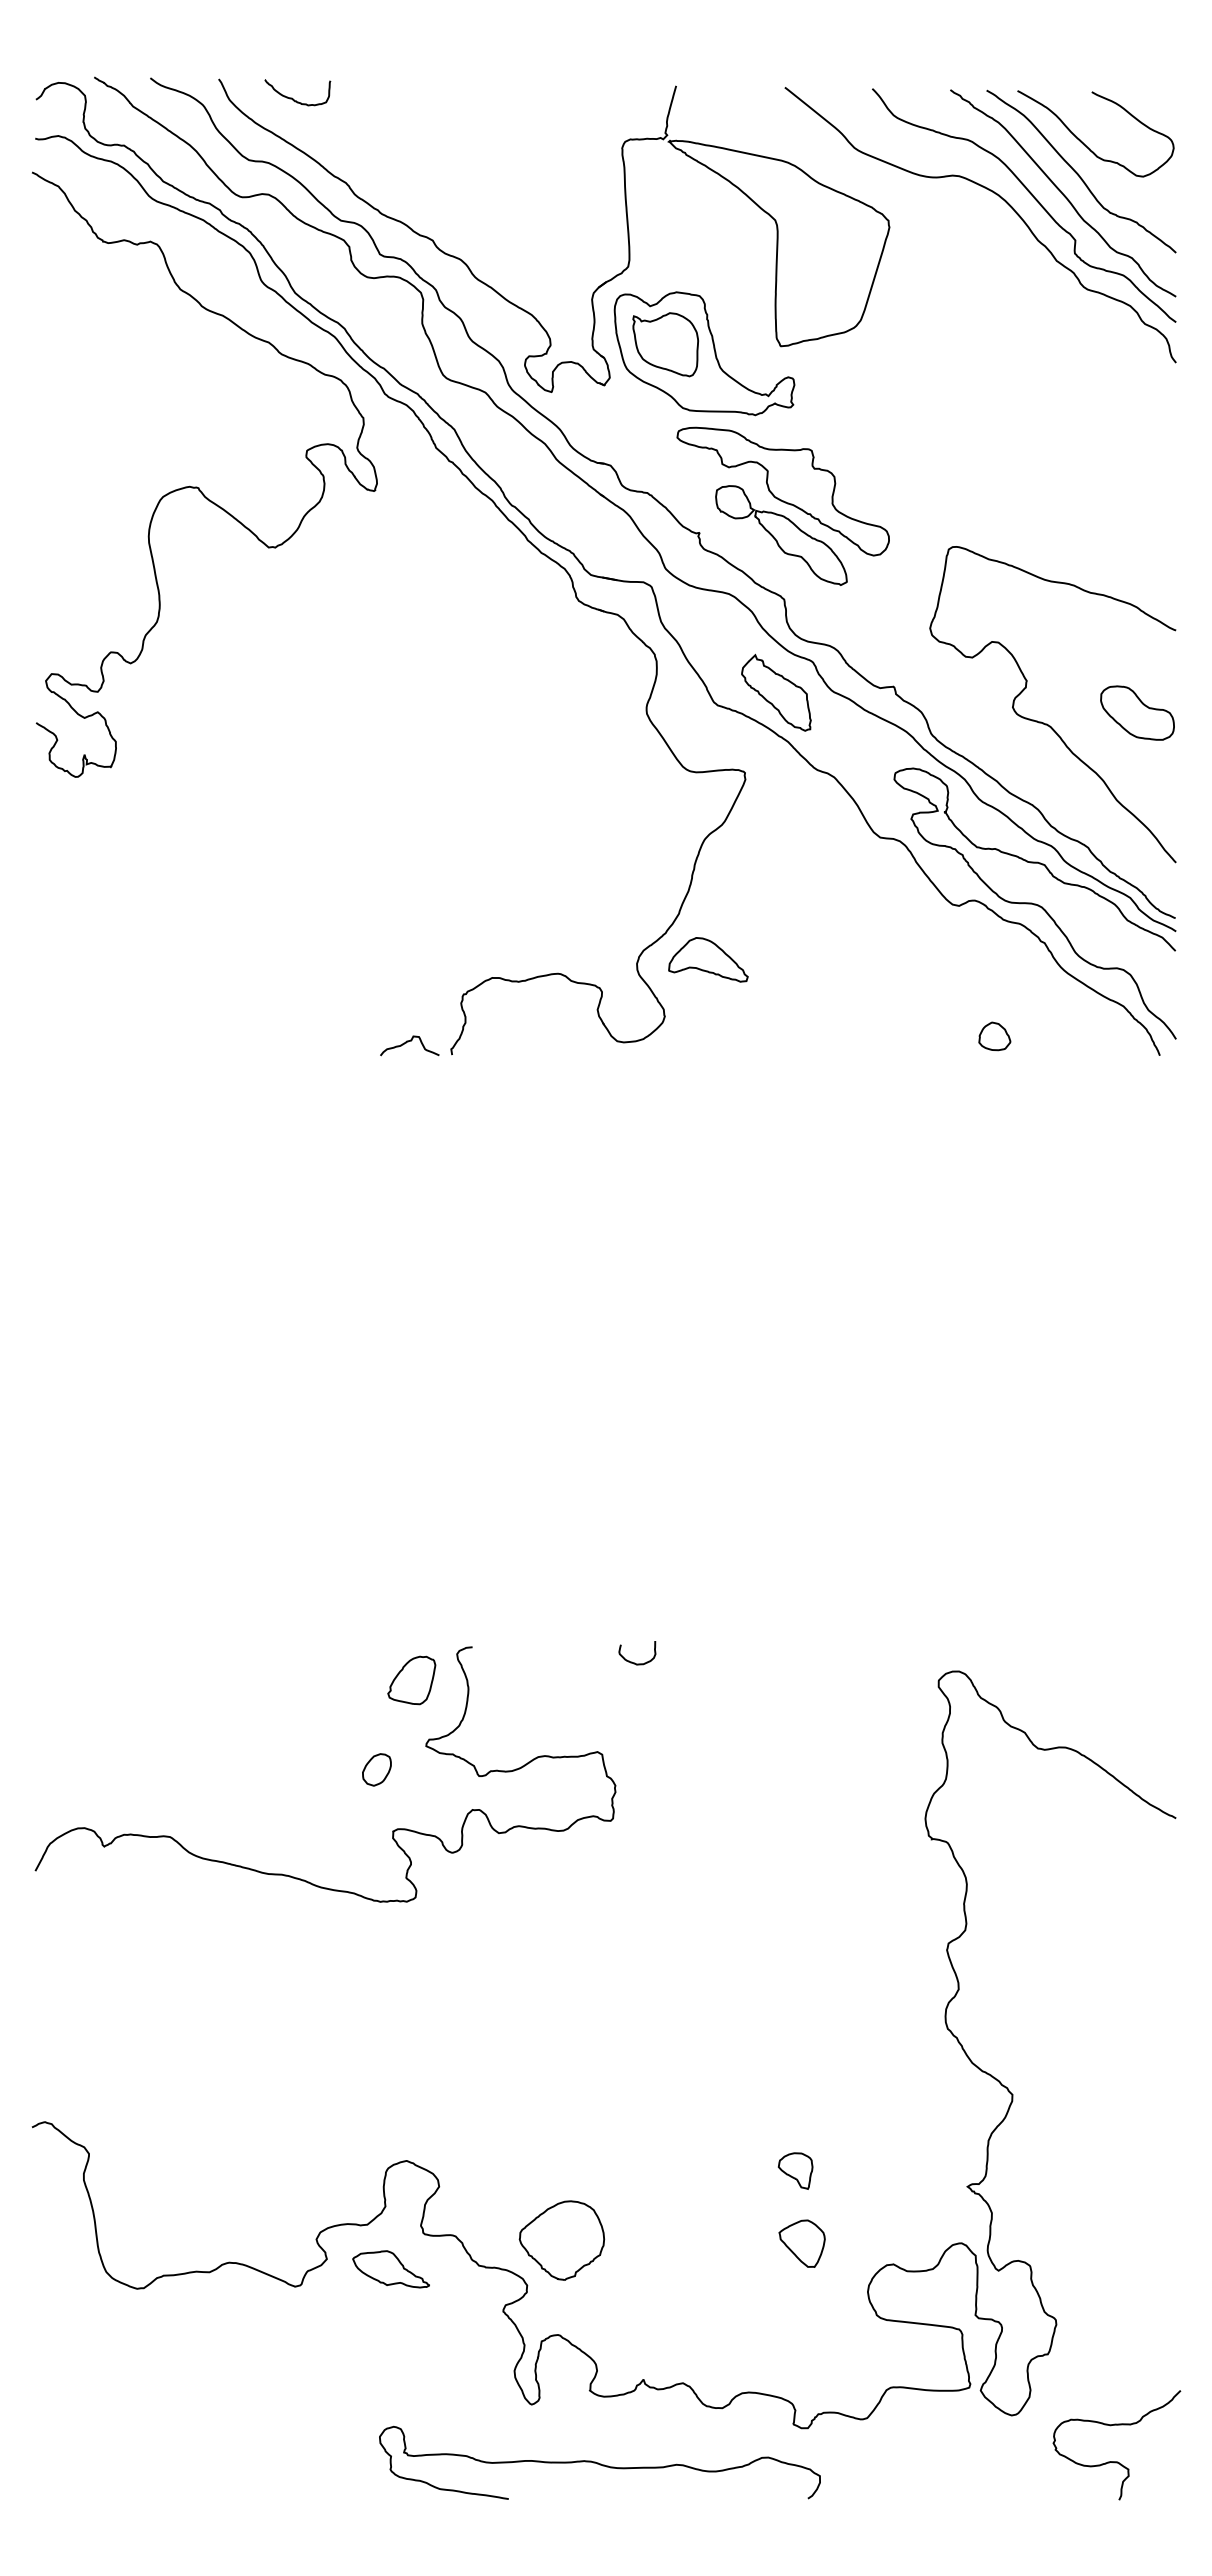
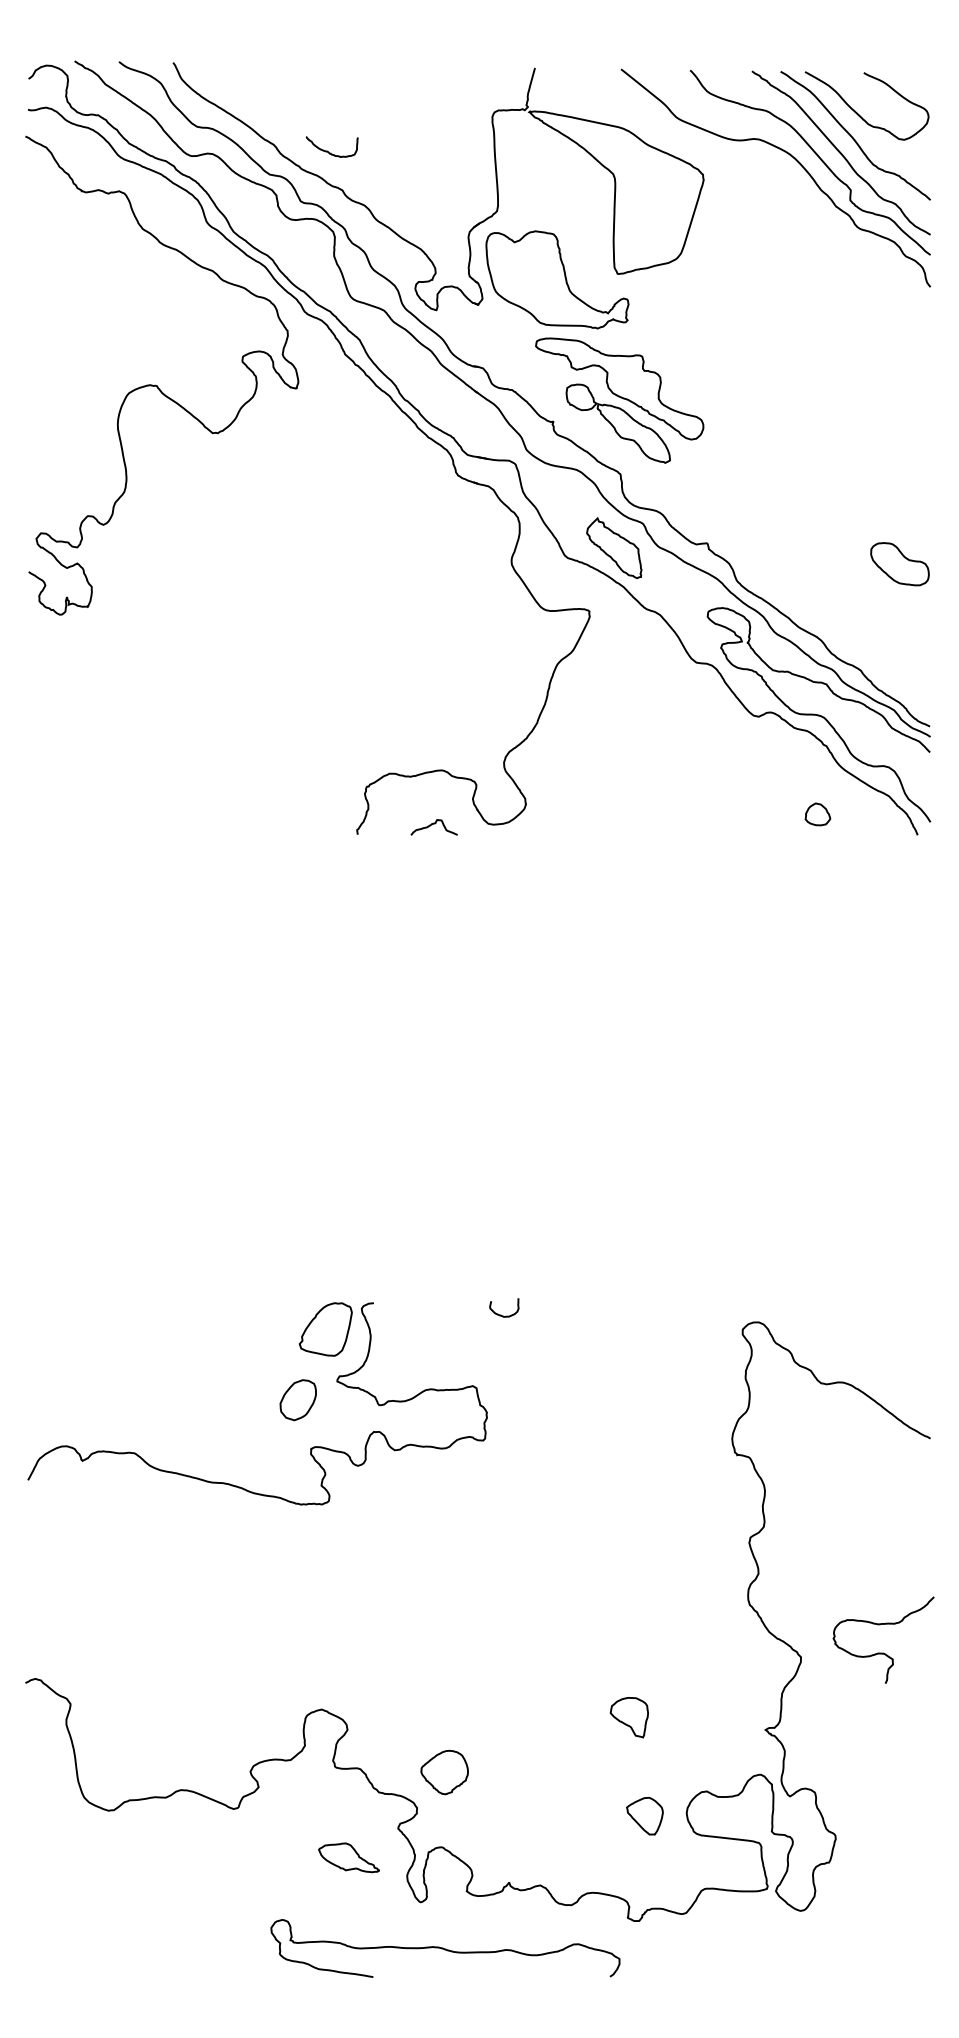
curve: (292, 97) -> (328, 150), moved
part: (665, 344) -> (526, 272), removed
curve: (1047, 723) -> (828, 572), removed
part: (708, 959) -> (560, 759), removed
part: (994, 1036) -> (817, 814), moved
curve: (408, 1042) -> (433, 824), moved
part: (411, 1680) -> (325, 1329), size x1.4
part: (376, 1769) -> (297, 1399), size x1.6
part: (795, 2170) -> (629, 1717), size x1.4
part: (561, 2240) -> (444, 1772), size x0.7
part: (801, 2243) -> (644, 1816), moved
part: (390, 2269) -> (348, 1857), moved
curve: (1116, 2461) -> (883, 1653), moved
curve: (598, 2462) -> (444, 1948), moved

